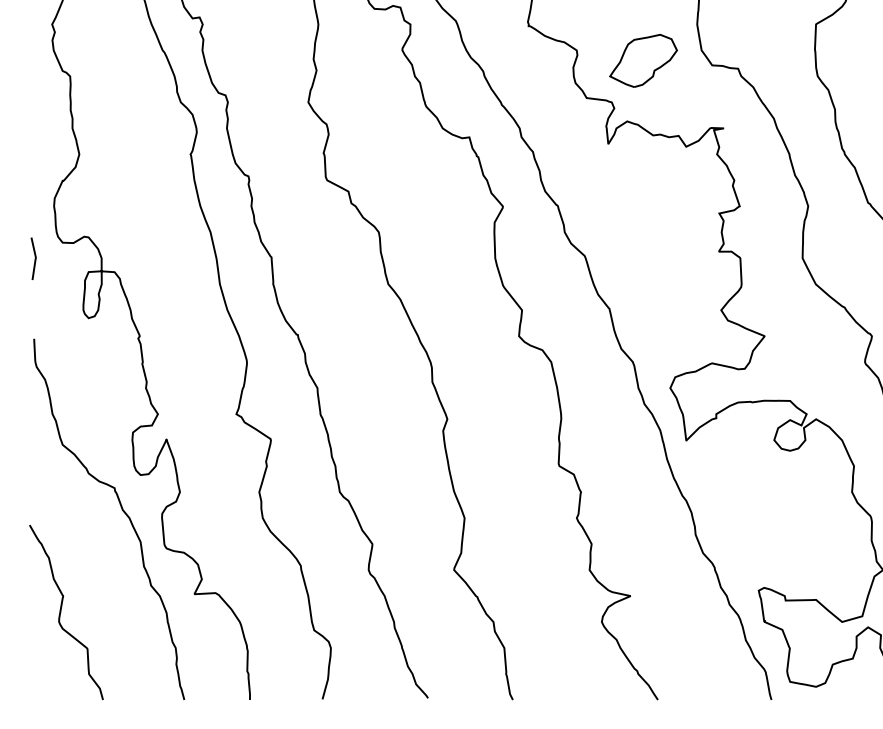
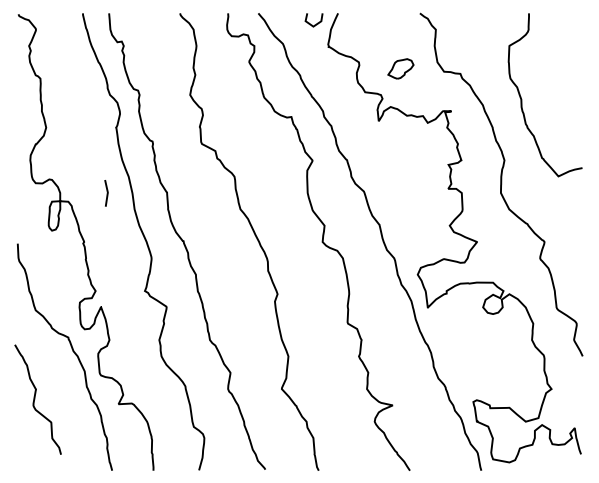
part: (642, 60) -> (400, 68), size x0.6
line: (33, 259) -> (106, 193), moved
curve: (62, 612) -> (35, 399), moved

